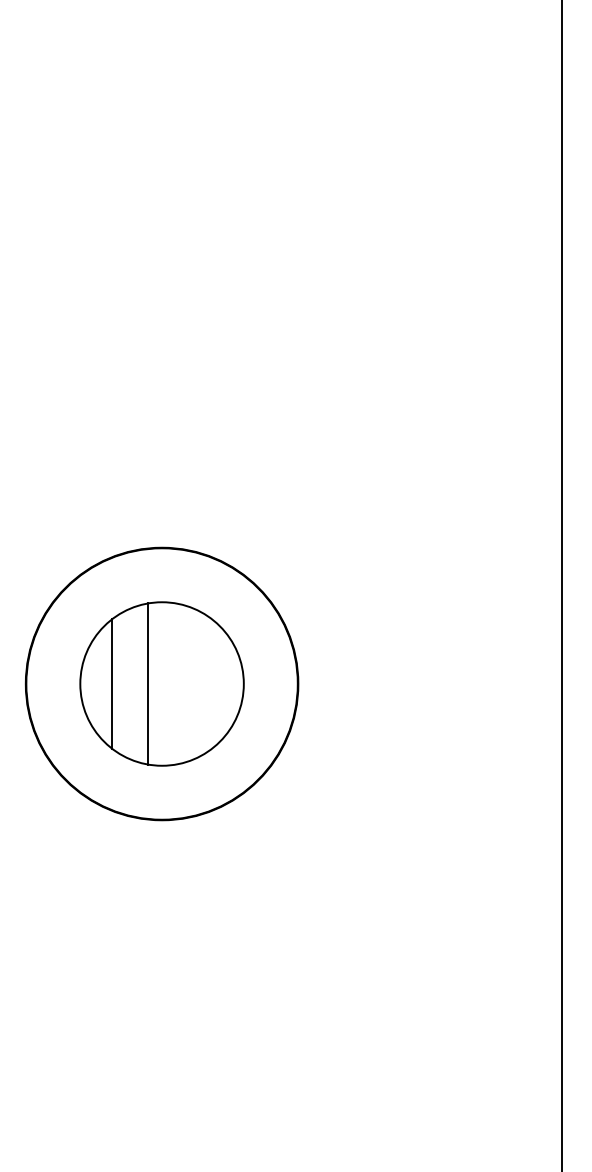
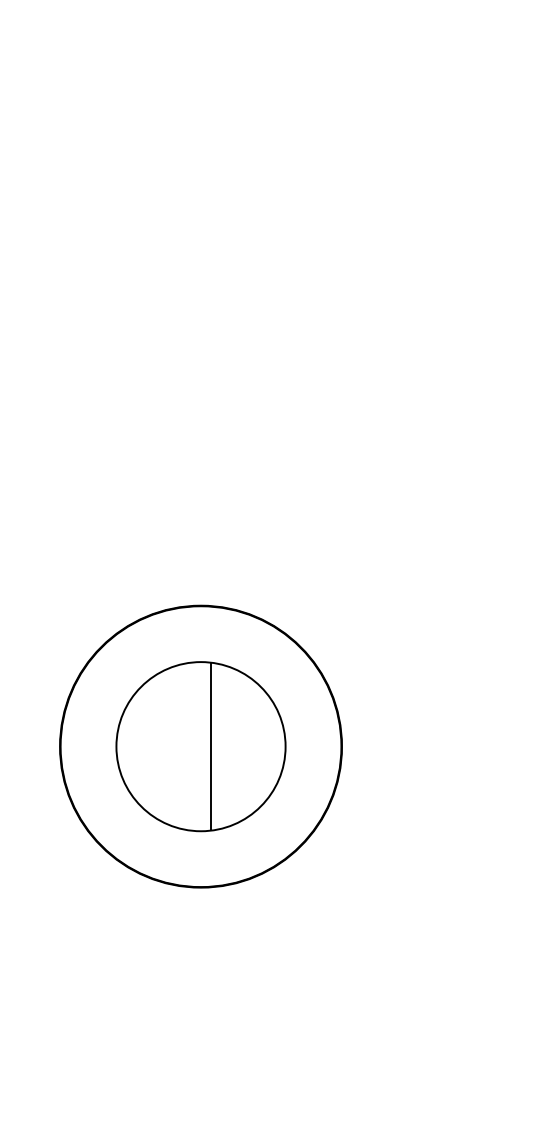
line: (112, 683) -> (149, 746), removed
line: (148, 683) -> (210, 746), moved

